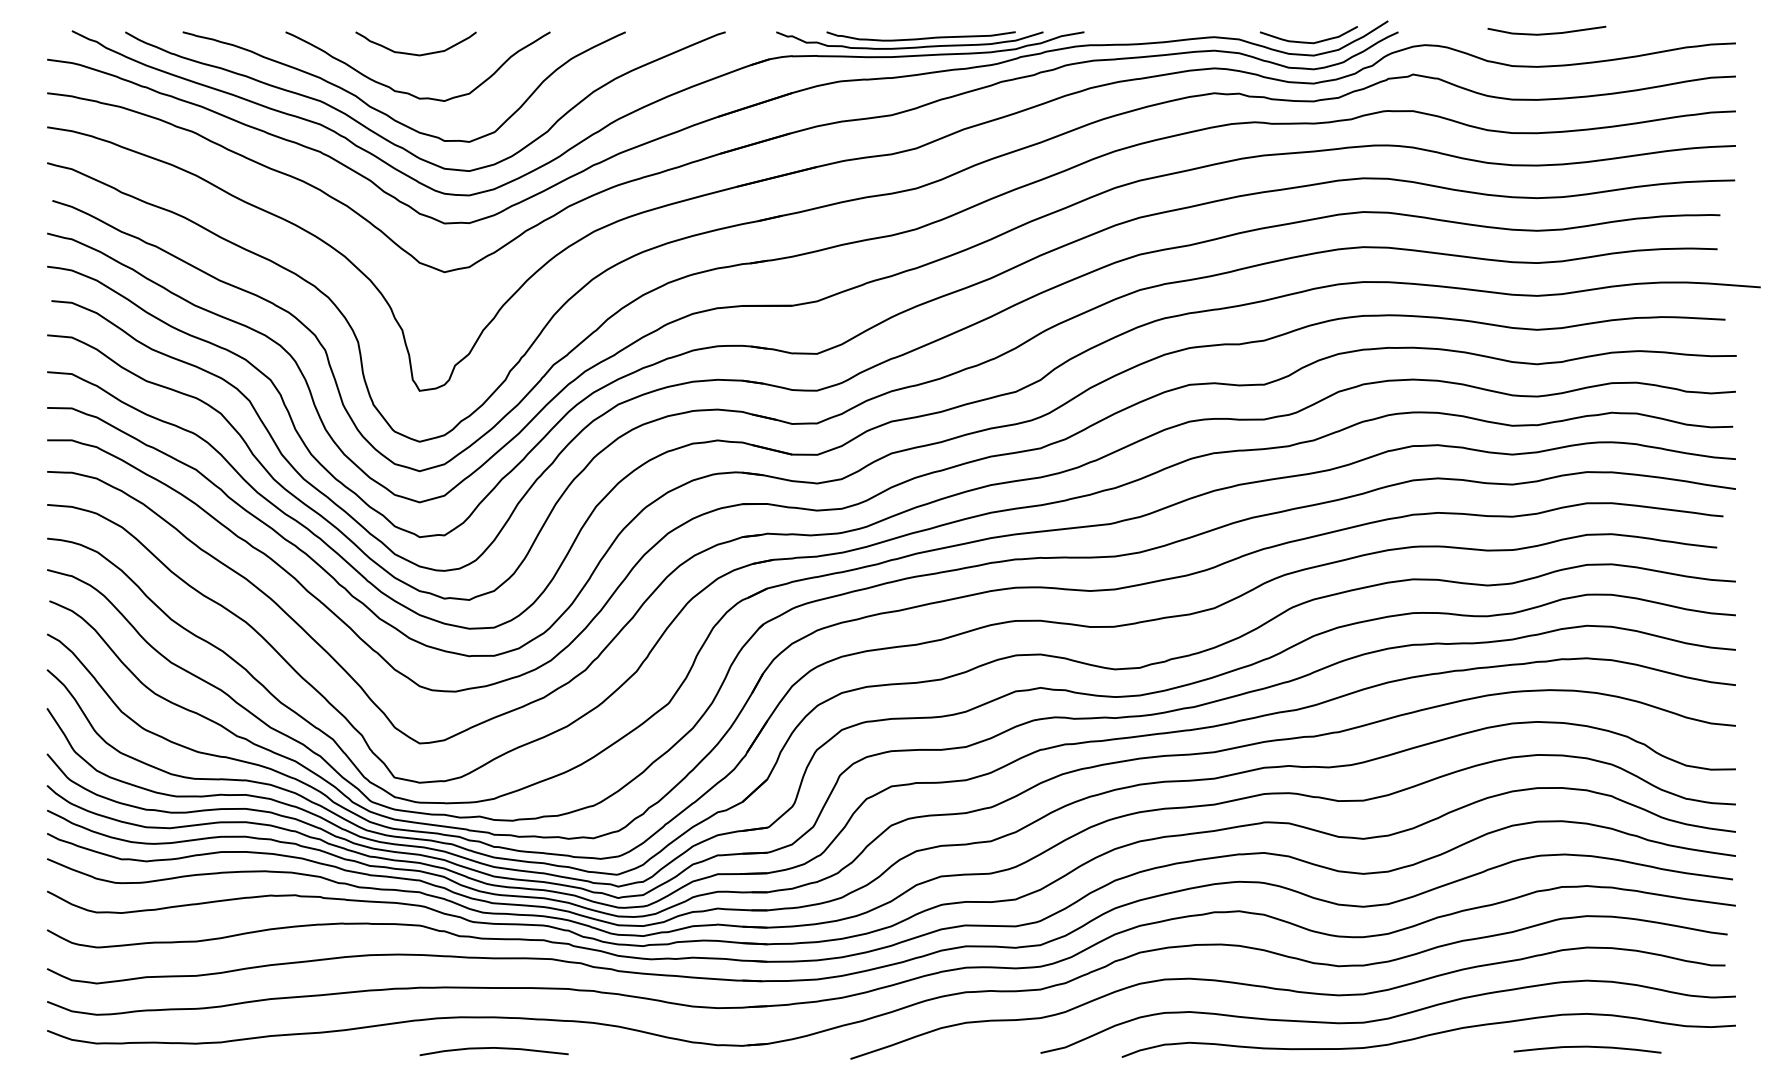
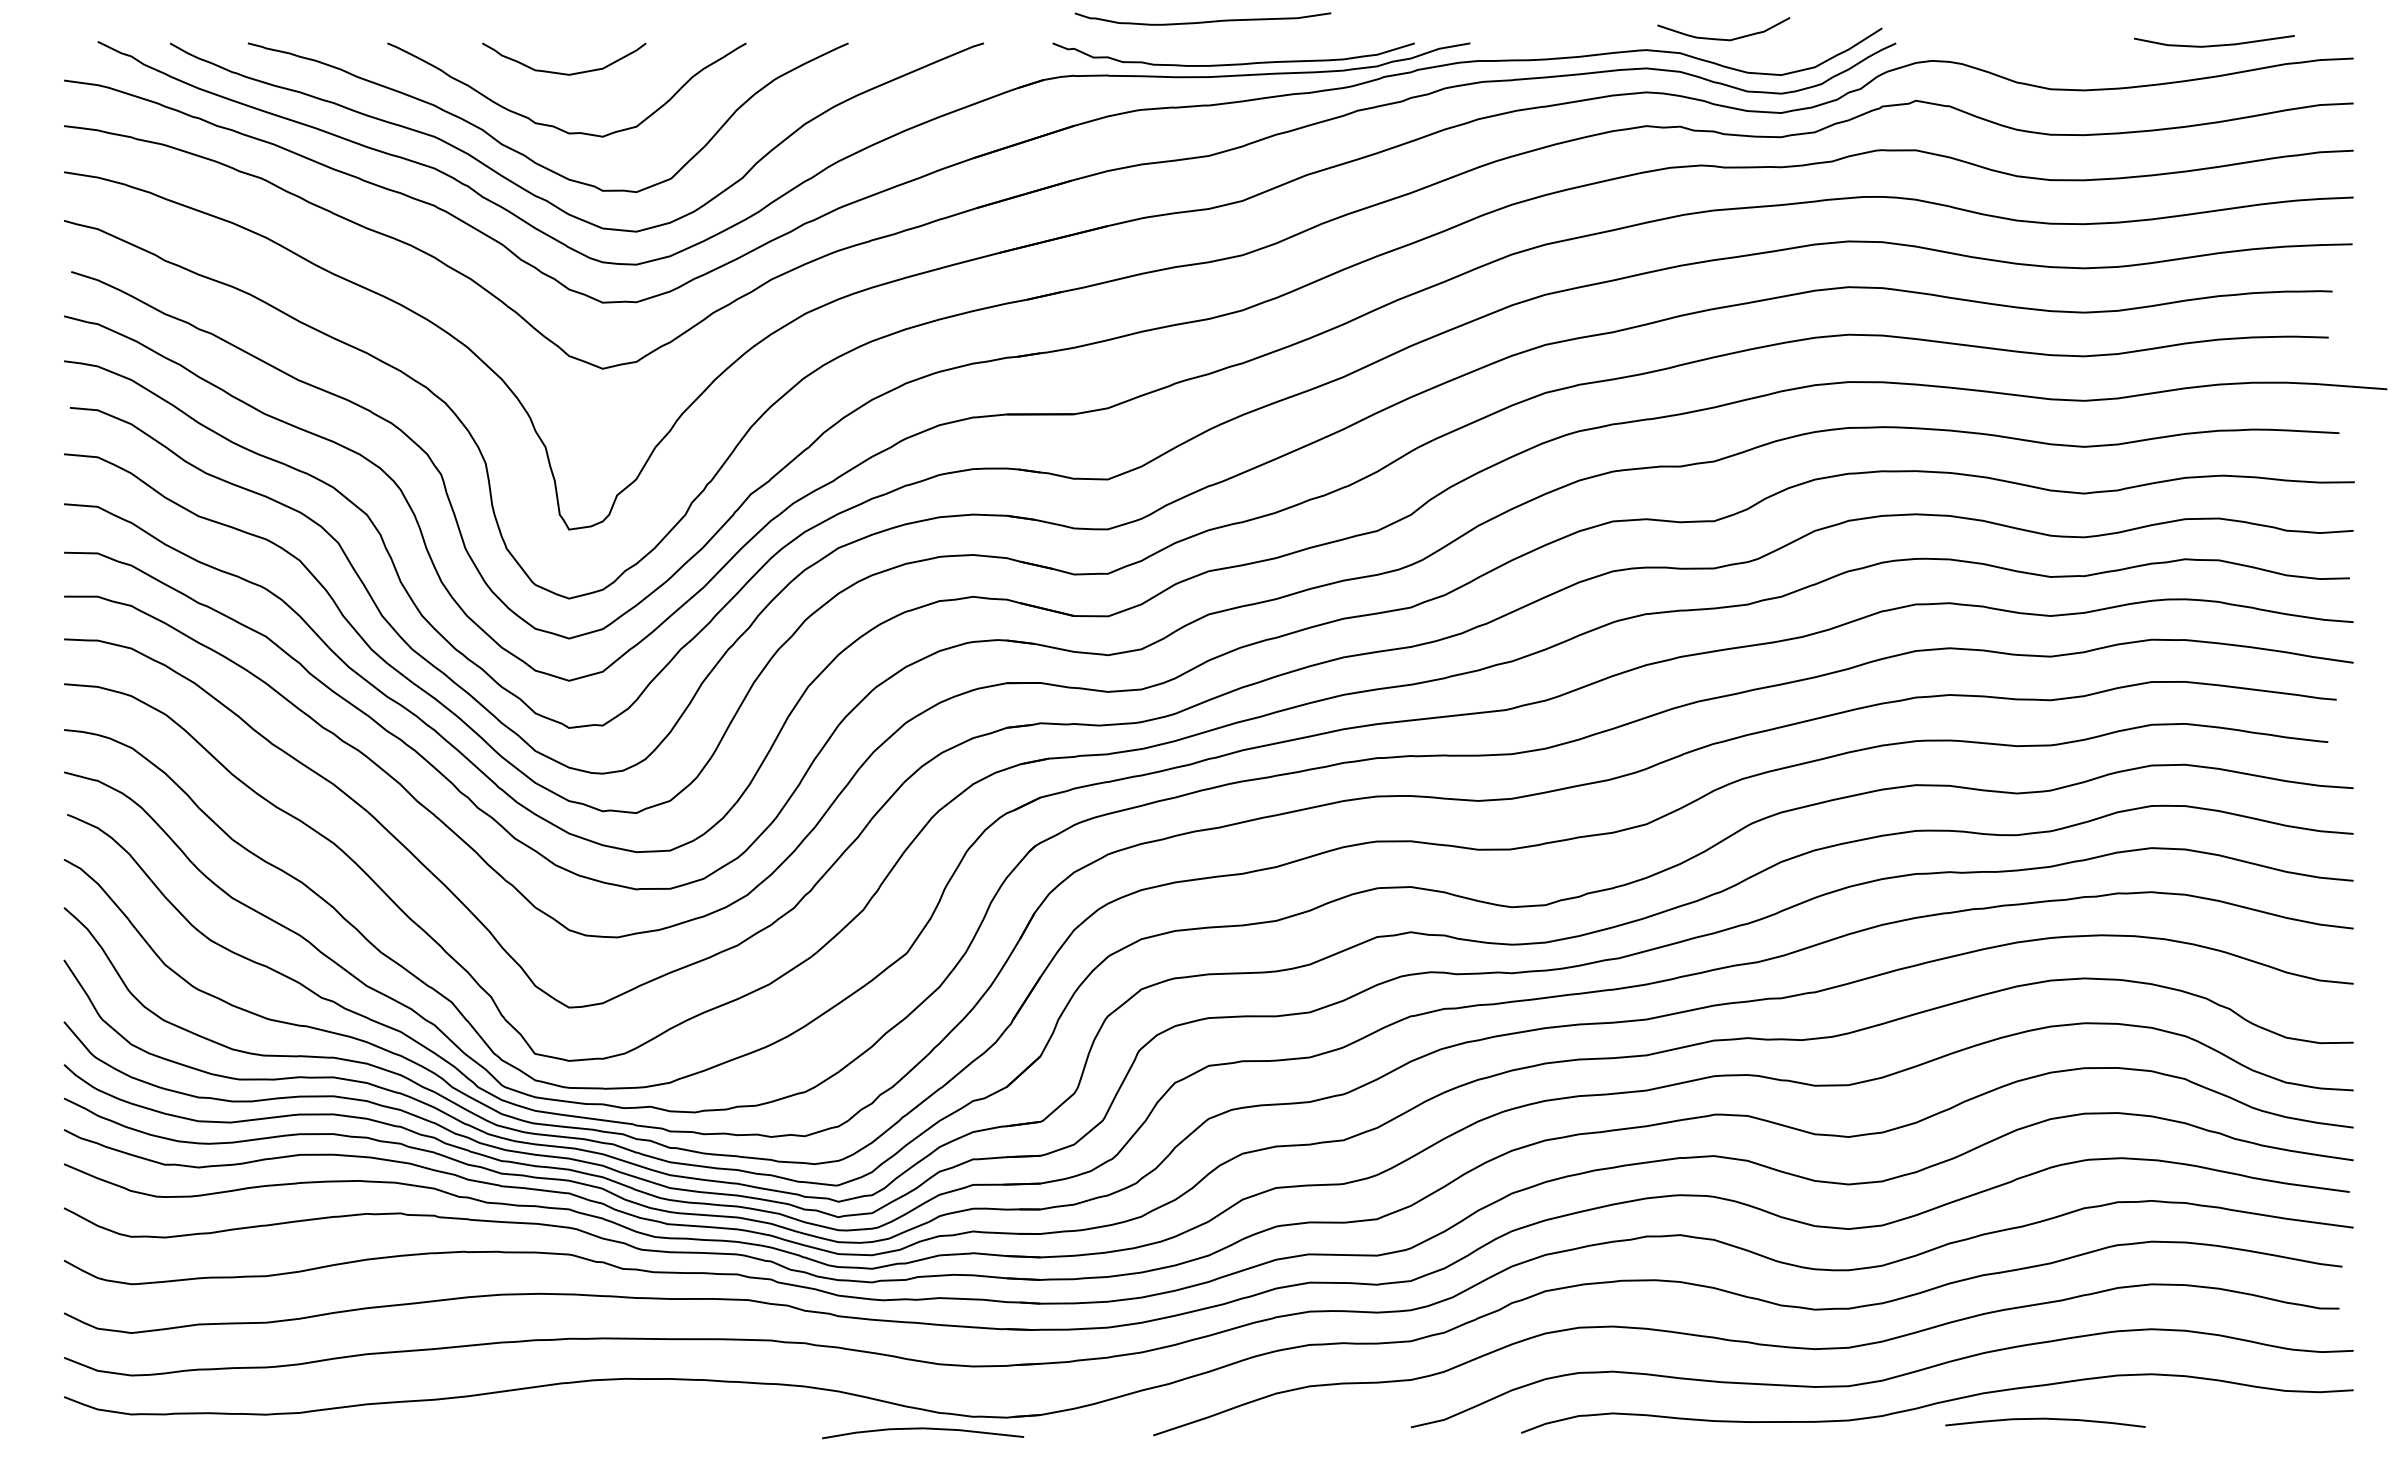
line: (1547, 33) -> (2215, 44), moved
curve: (920, 38) -> (1202, 21), moved
curve: (1308, 41) -> (1722, 38), moved
curve: (1587, 1047) -> (2045, 1419), moved
curve: (494, 1048) -> (923, 1429), moved

